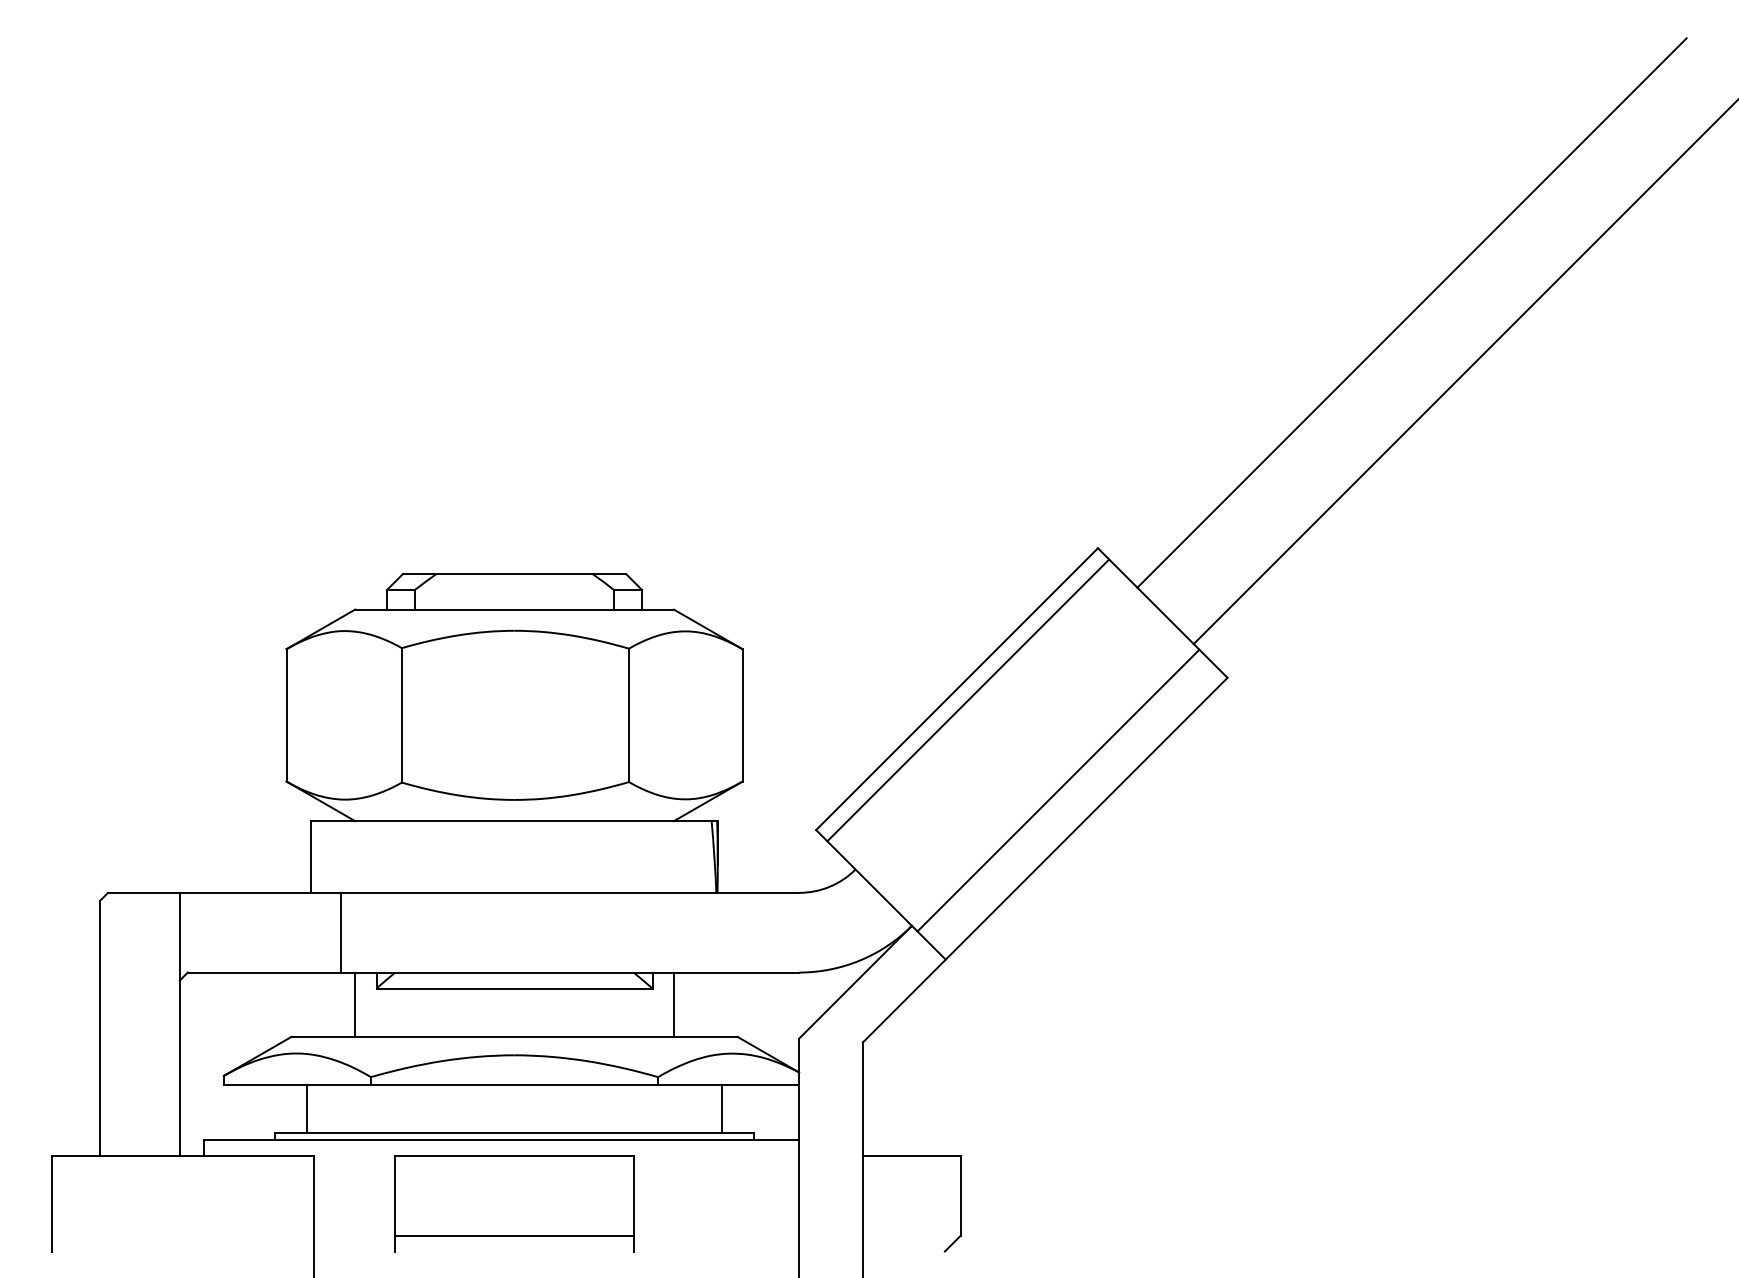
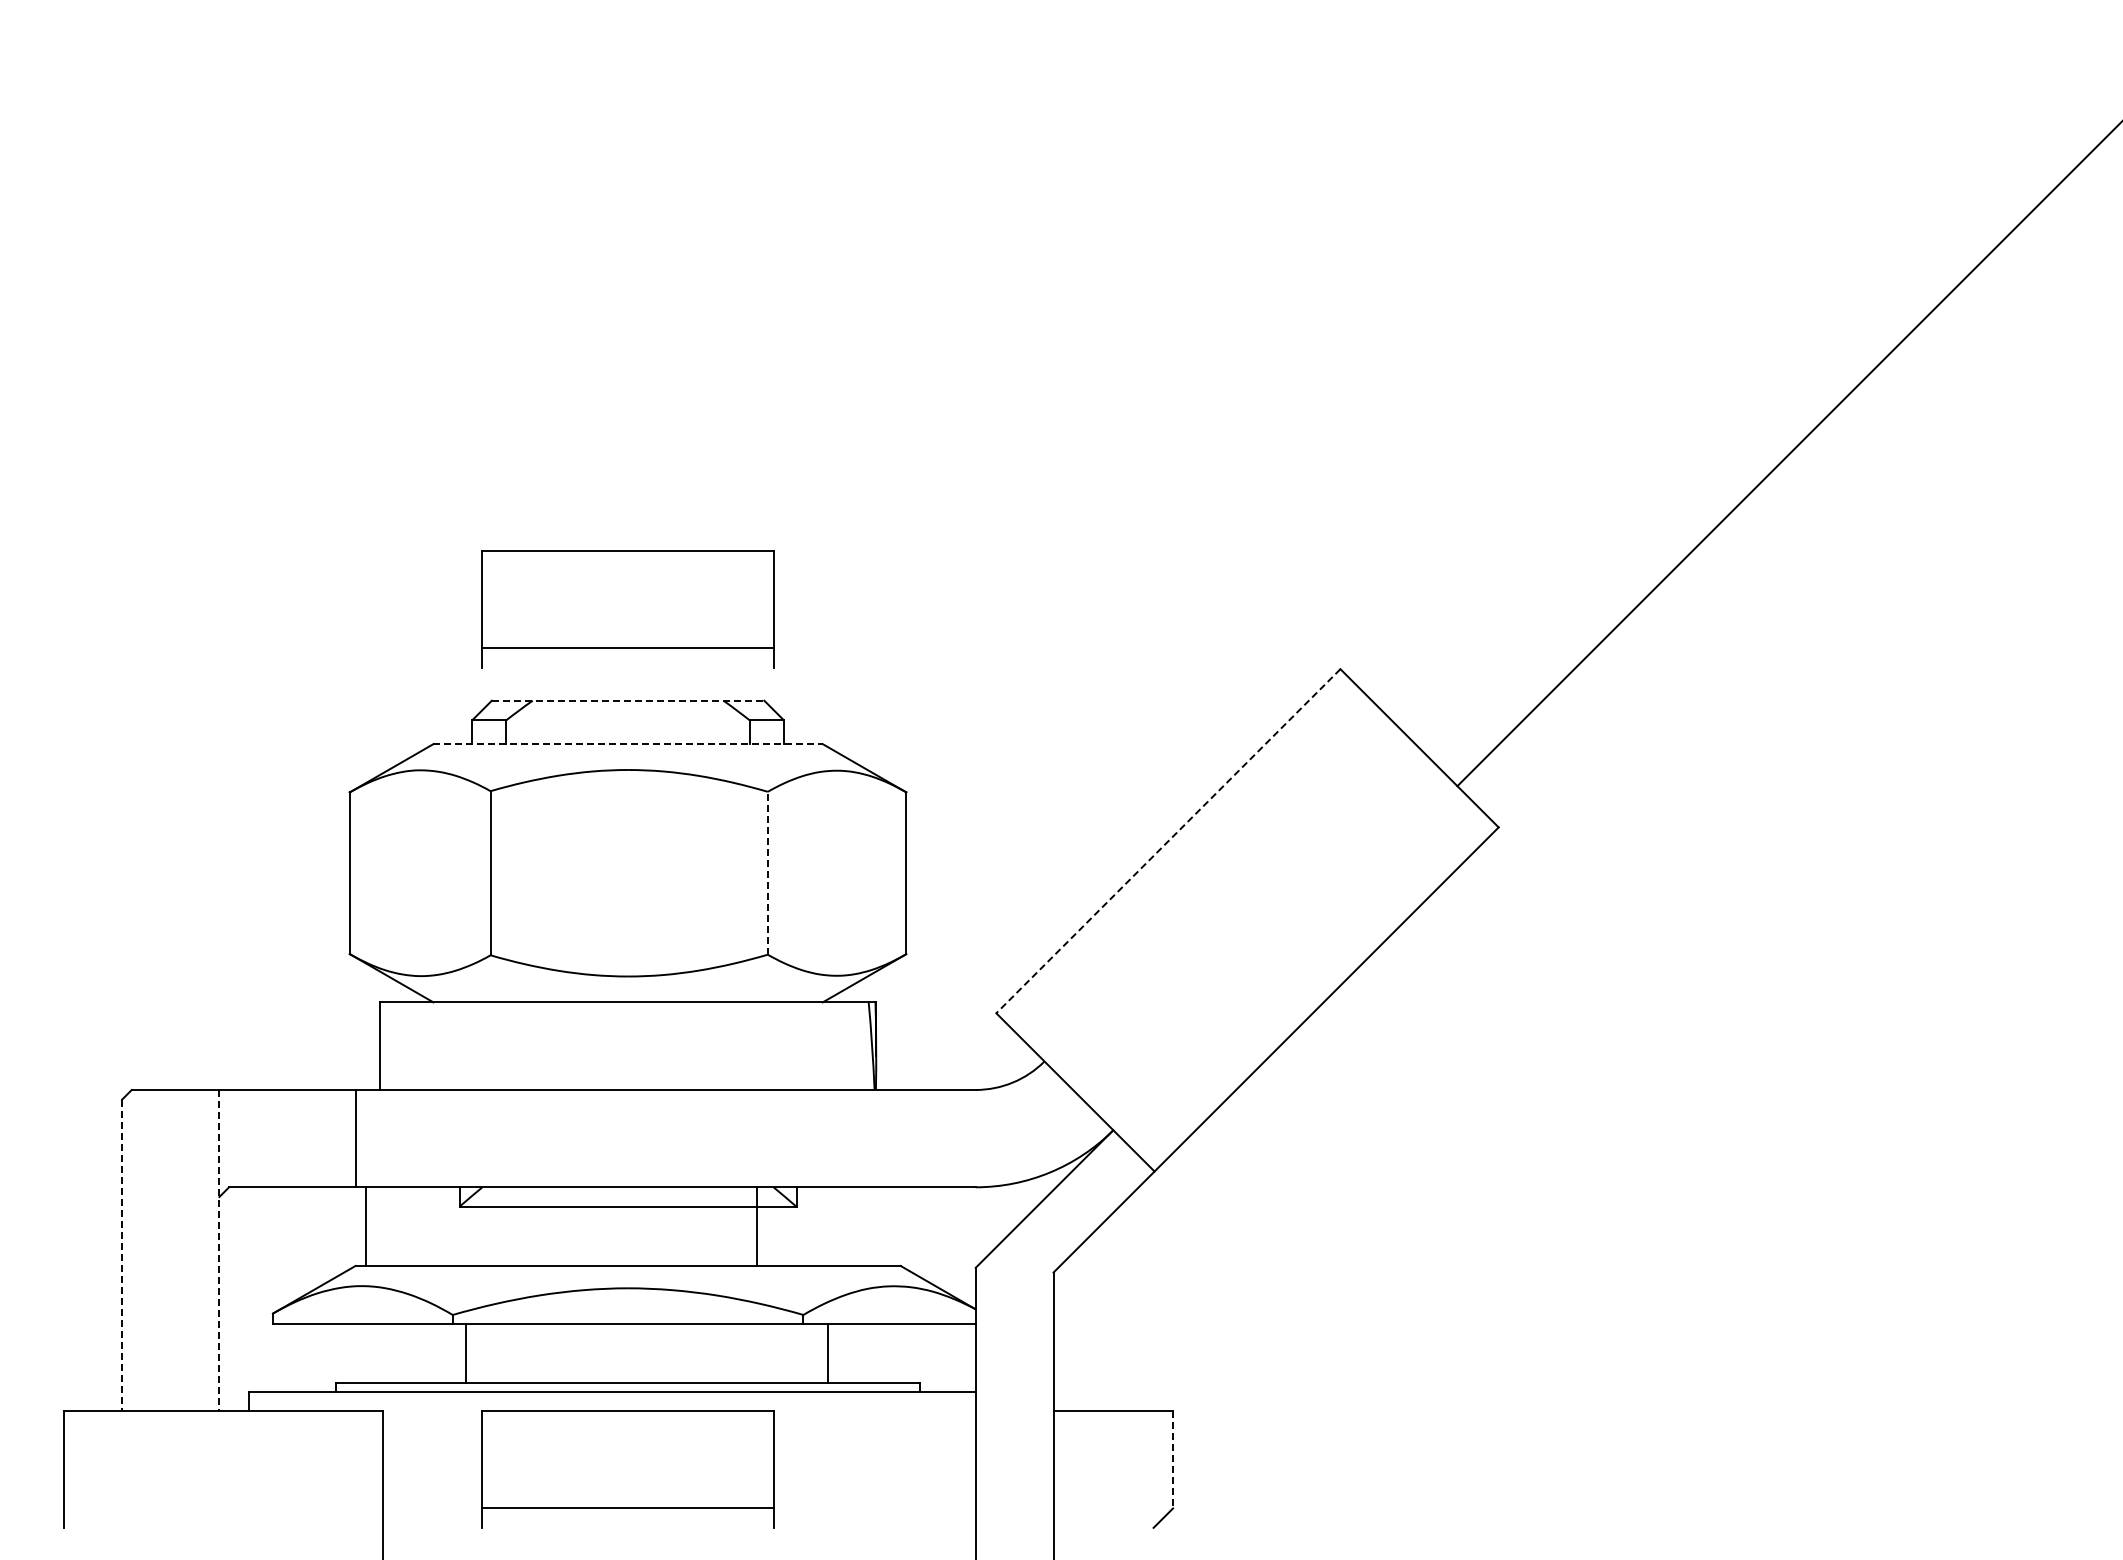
line: (1411, 312) -> (1723, 381), removed
part: (514, 499) -> (627, 609), added
line: (514, 573) -> (628, 700), solid -> dashed
line: (514, 609) -> (628, 744), solid -> dashed
line: (957, 689) -> (1168, 841), solid -> dashed
line: (967, 700) -> (1181, 855), removed
line: (628, 714) -> (767, 872), solid -> dashed
line: (1058, 790) -> (1292, 965), removed
line: (340, 932) -> (355, 1138), moved
line: (355, 1004) -> (366, 1226), moved
line: (673, 1004) -> (756, 1226), moved
line: (179, 1024) -> (219, 1250), solid -> dashed
line: (100, 1028) -> (122, 1255), solid -> dashed
line: (307, 1108) -> (466, 1353), moved
line: (722, 1108) -> (828, 1353), moved
line: (961, 1195) -> (1173, 1459), solid -> dashed

